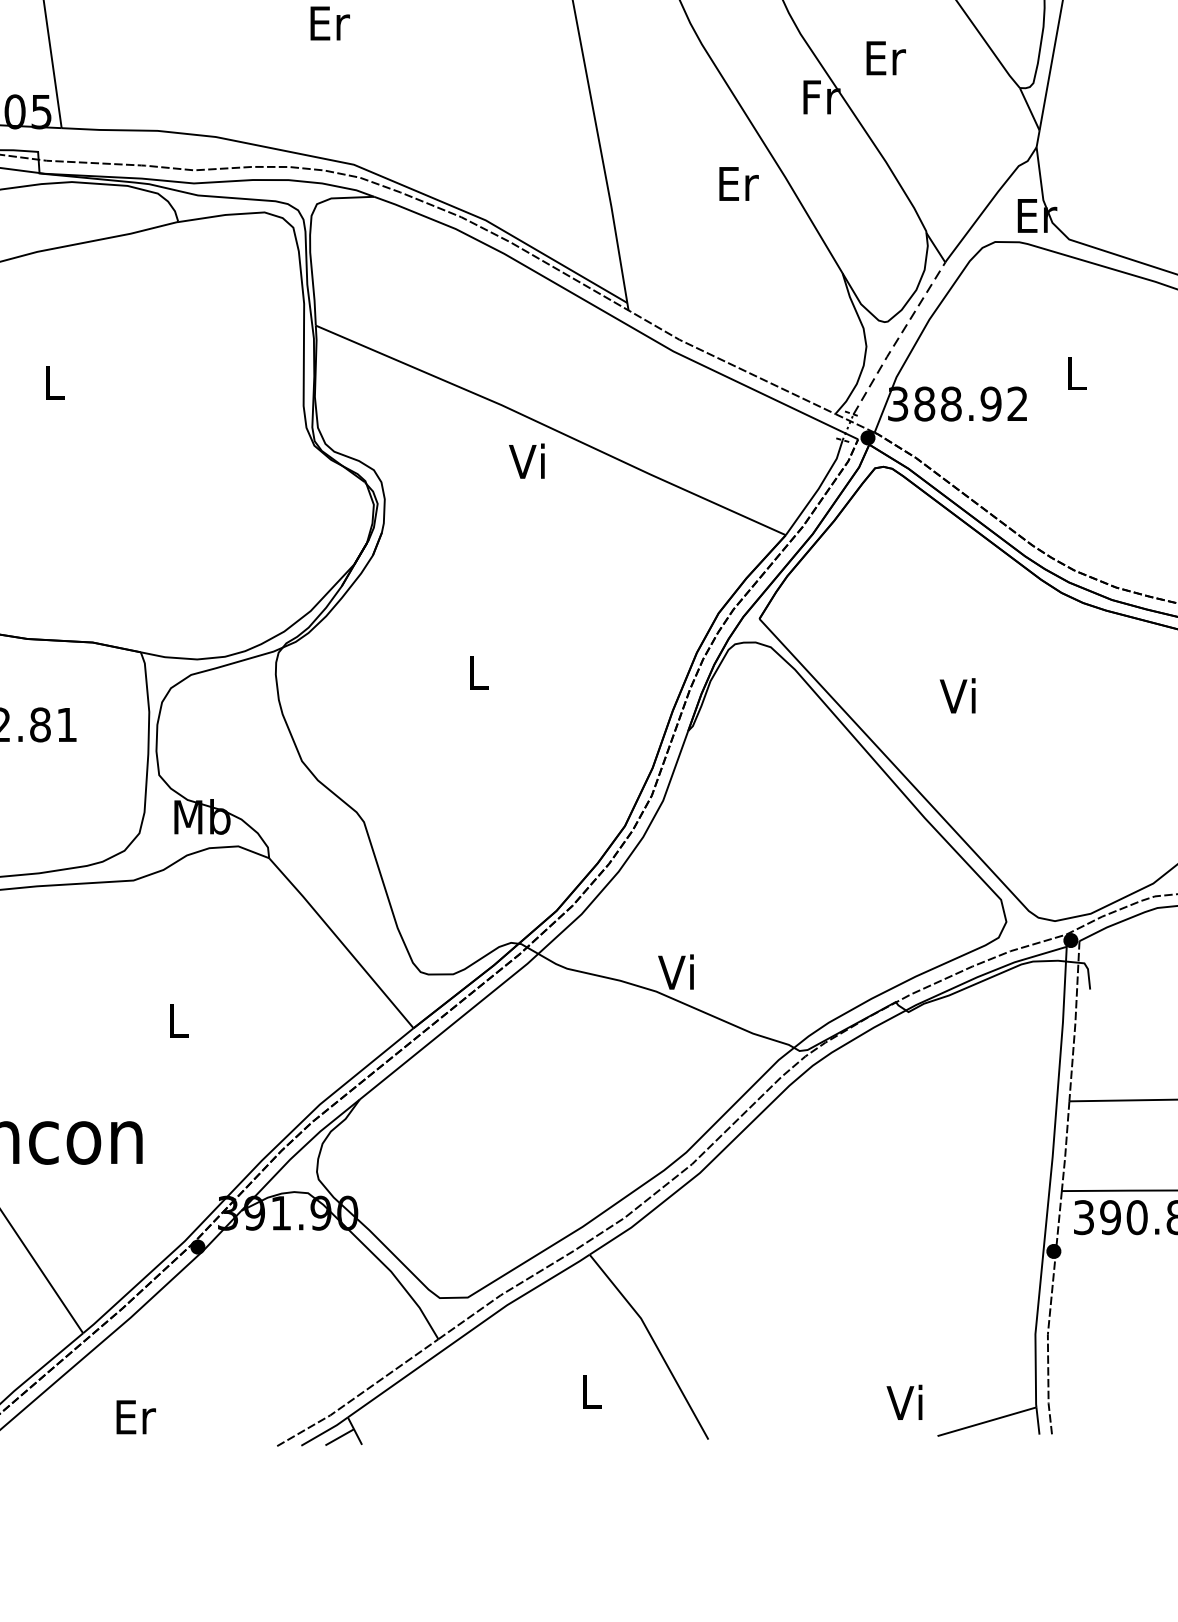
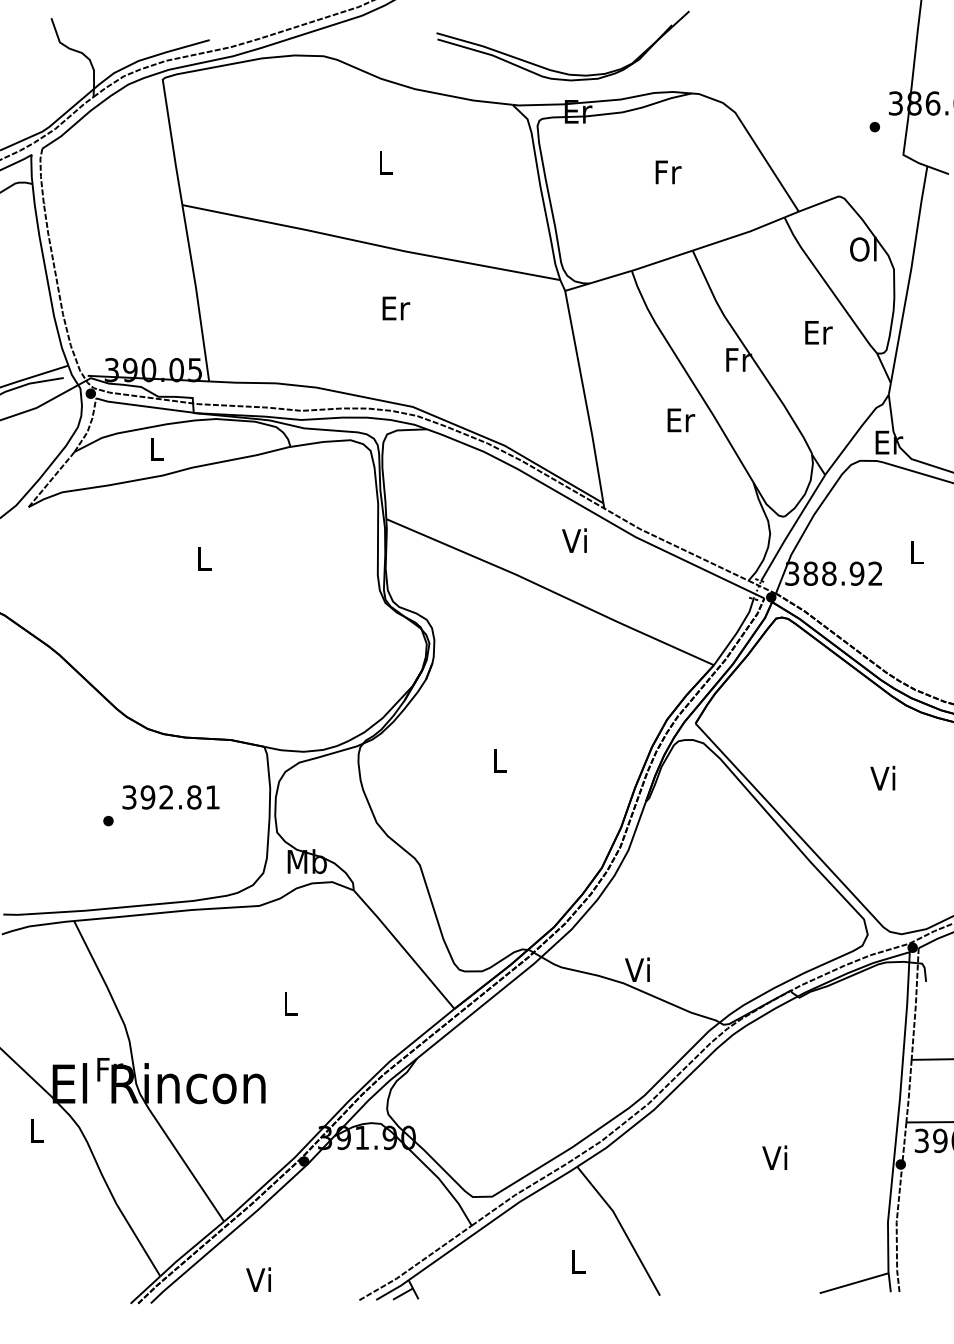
text: (885, 57) -> (818, 332), moved
line: (898, 339) -> (792, 528), dashed -> solid
text: (526, 461) -> (574, 540), moved
text: (957, 694) -> (882, 777), moved
text: (904, 1402) -> (774, 1157), moved
text: (135, 1416) -> (260, 1279), Er -> Vi

